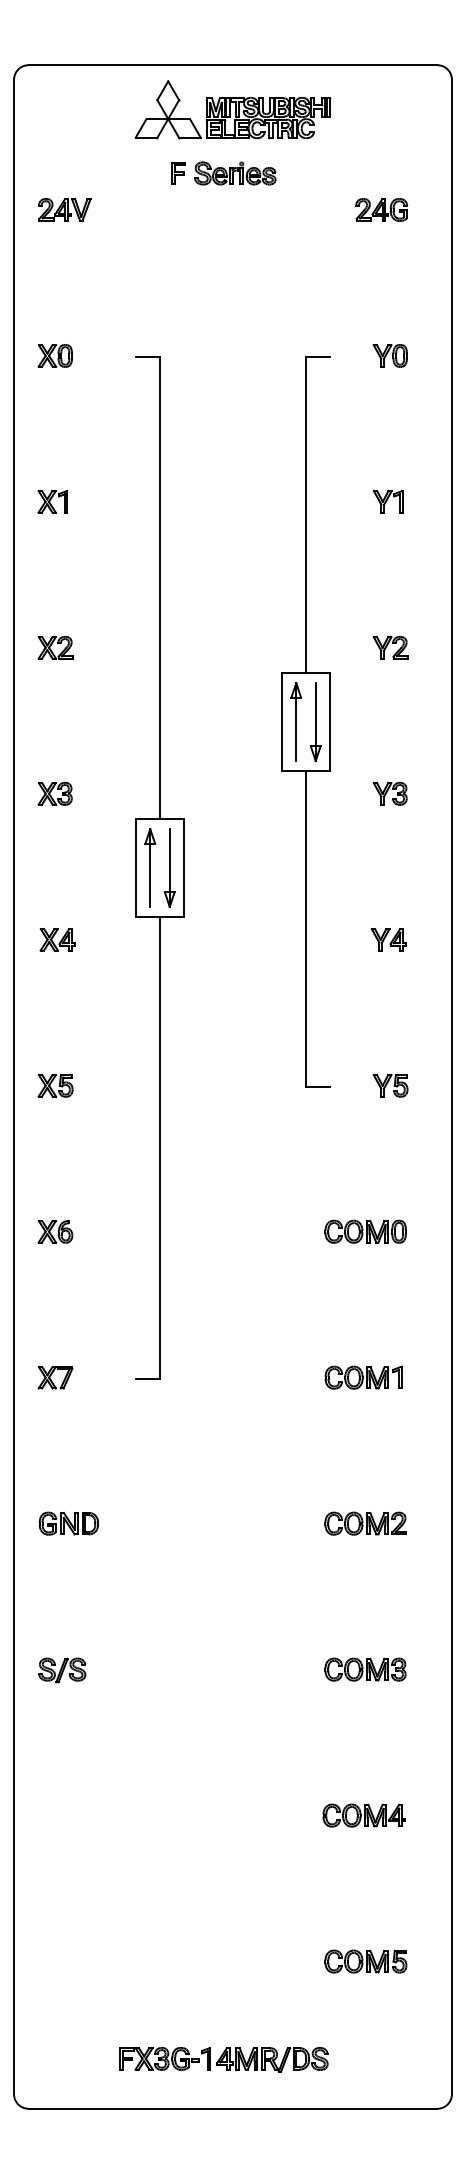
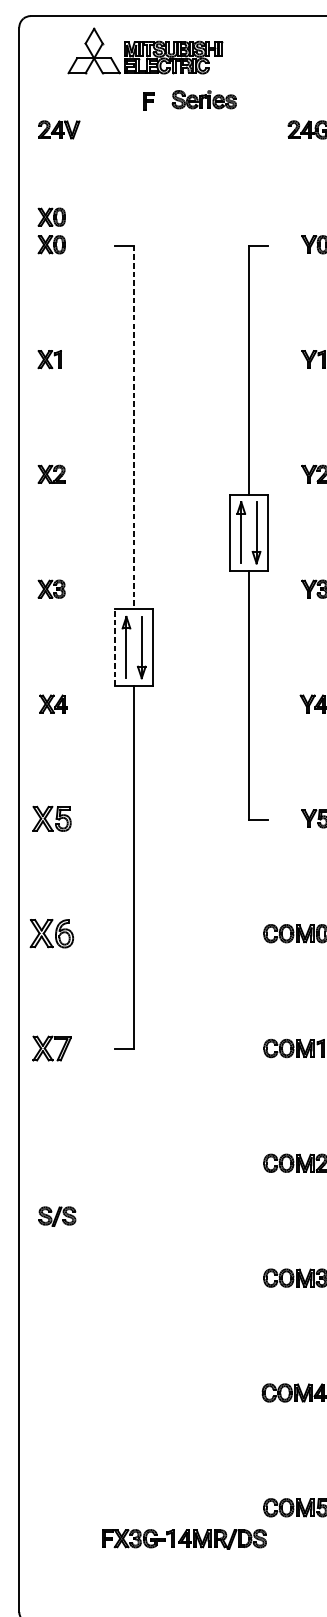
part: (232, 109) -> (144, 50), moved
part: (235, 173) -> (204, 99), moved
part: (54, 320) -> (51, 216), added
line: (160, 588) -> (134, 427), solid -> dashed
line: (135, 868) -> (114, 647), solid -> dashed
part: (55, 1085) -> (51, 818), size x1.4
part: (55, 1231) -> (51, 933), size x1.6
part: (55, 1377) -> (51, 1048), size x1.4
part: (68, 1523) -> (62, 1163), removed
part: (62, 1670) -> (57, 1216), moved
part: (223, 2059) -> (184, 1539), moved

